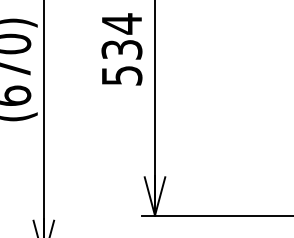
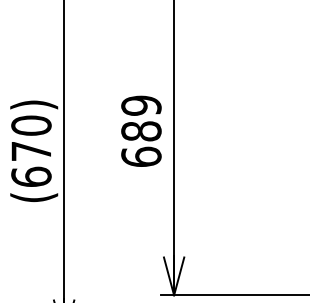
text: (122, 48) -> (141, 130), 534 -> 689

